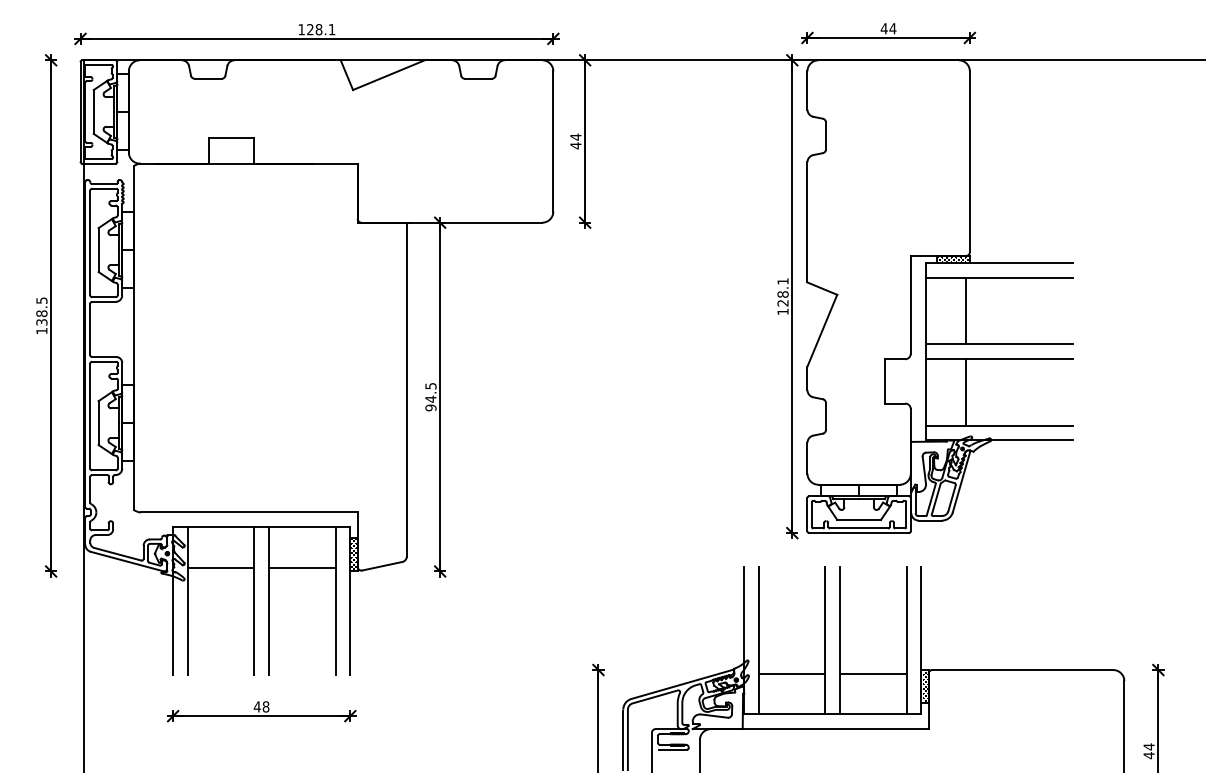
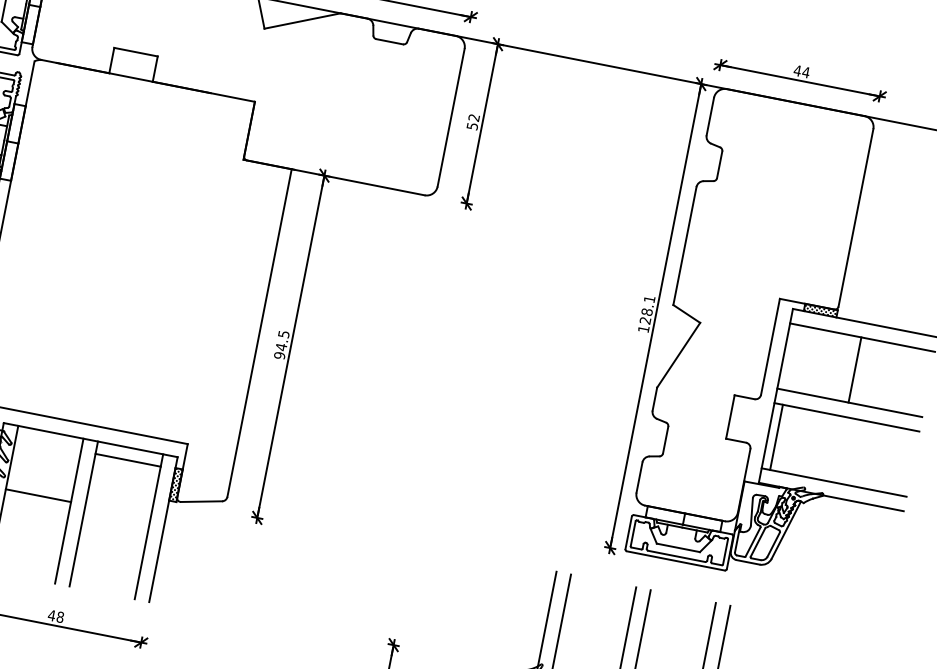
text: (575, 141) -> (472, 122), 44 -> 52
line: (966, 311) -> (855, 370), moved
line: (966, 392) -> (776, 437), moved
line: (220, 567) -> (37, 495), moved
line: (302, 567) -> (128, 460), moved

